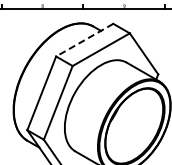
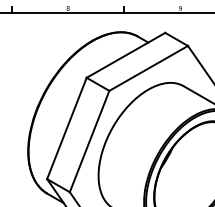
line: (84, 40) -> (125, 55), dashed -> solid

